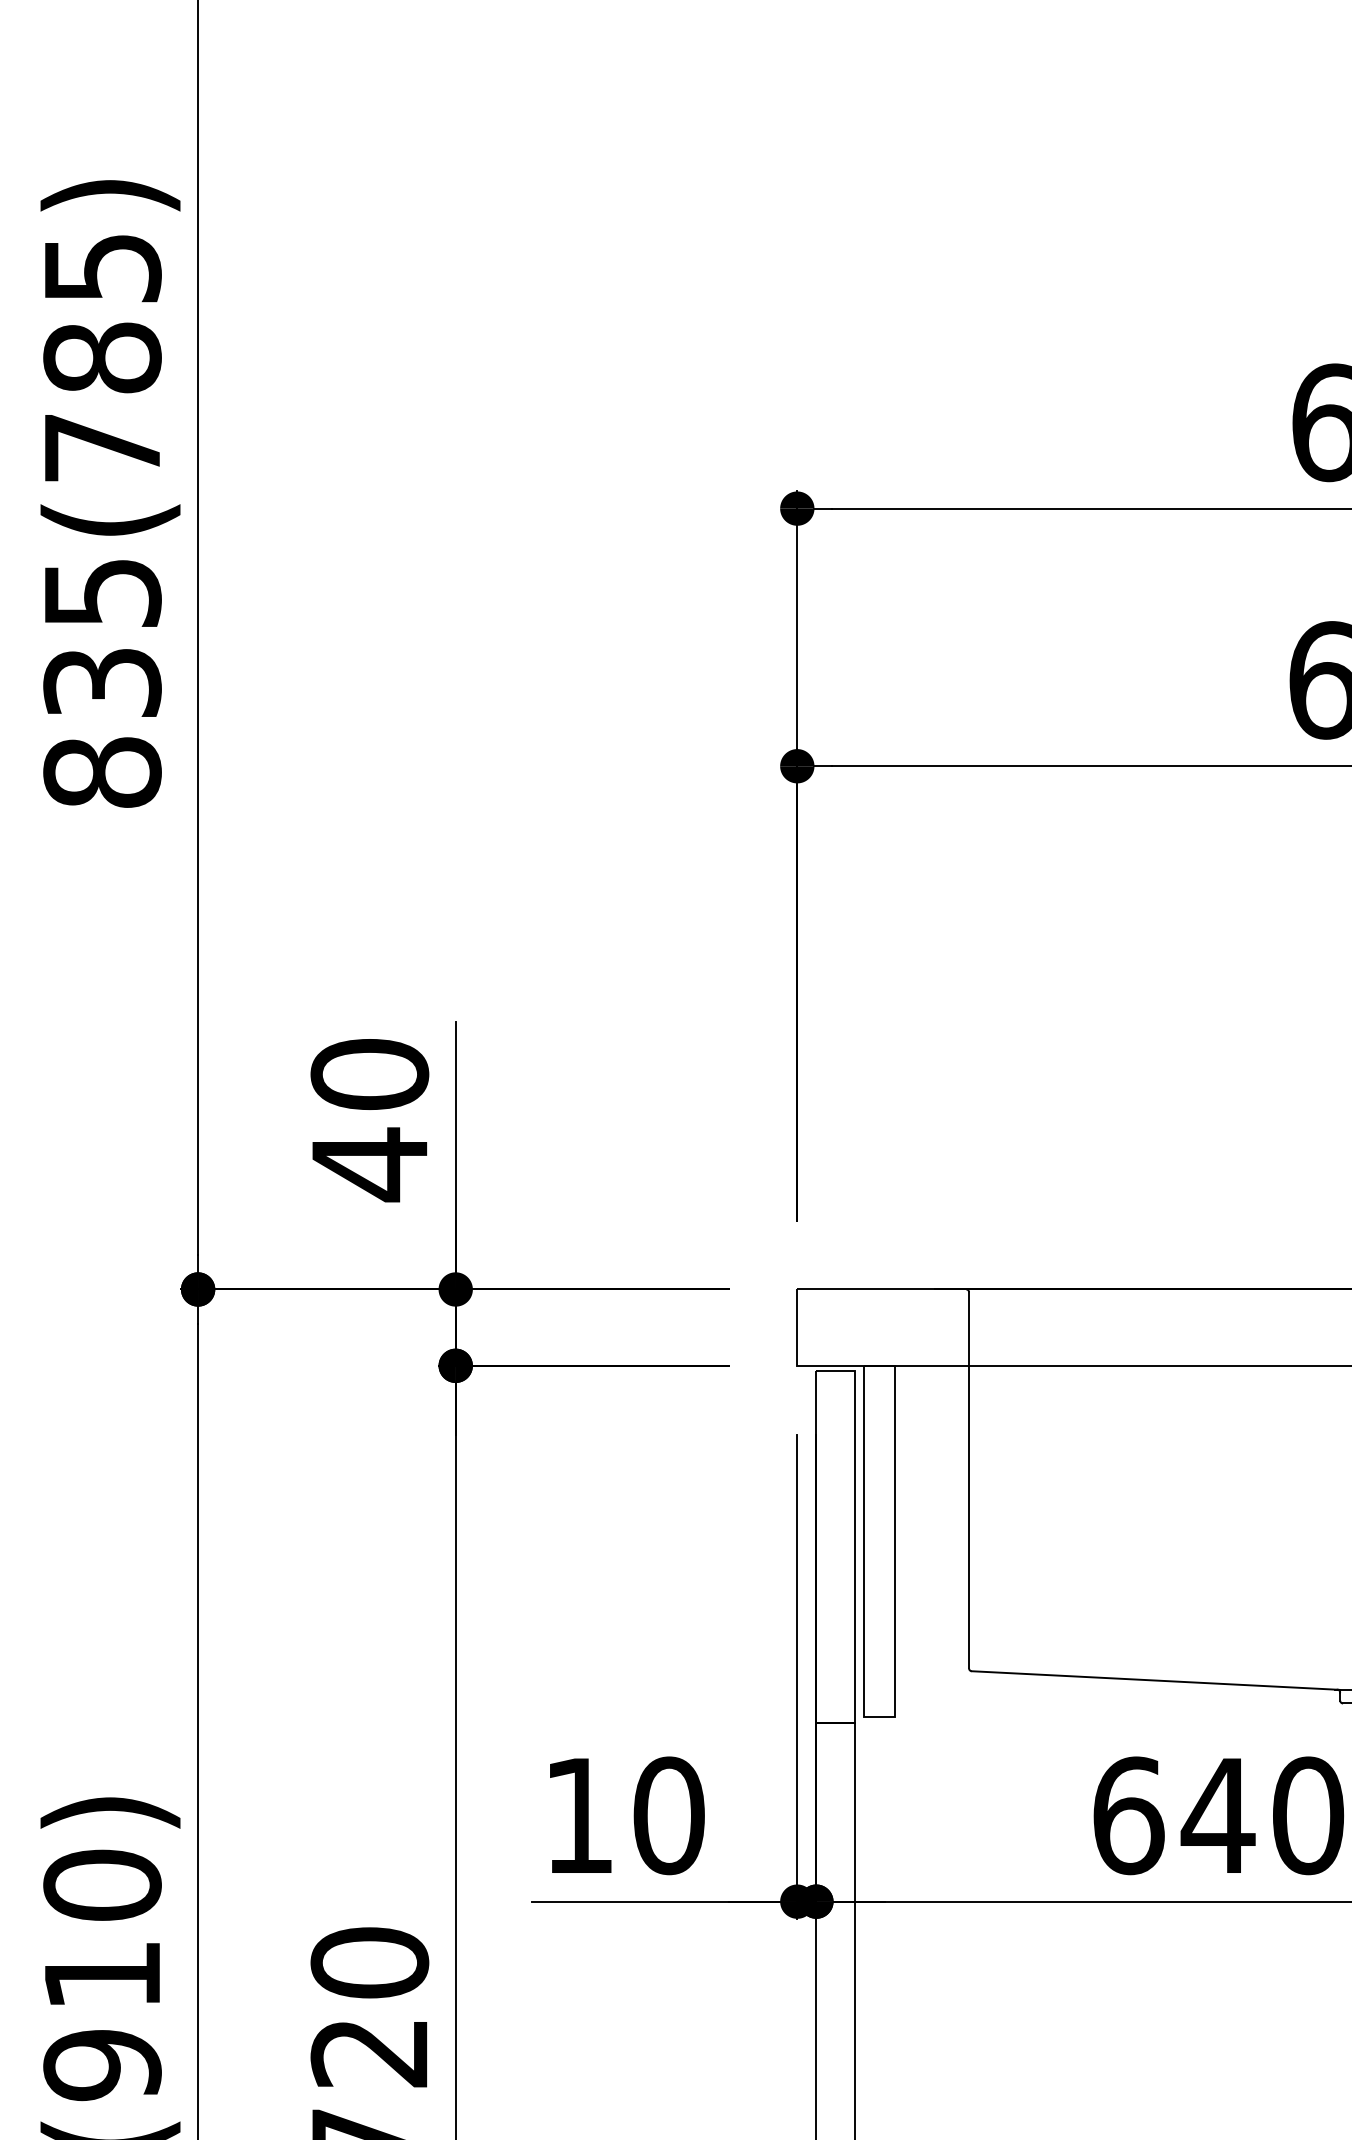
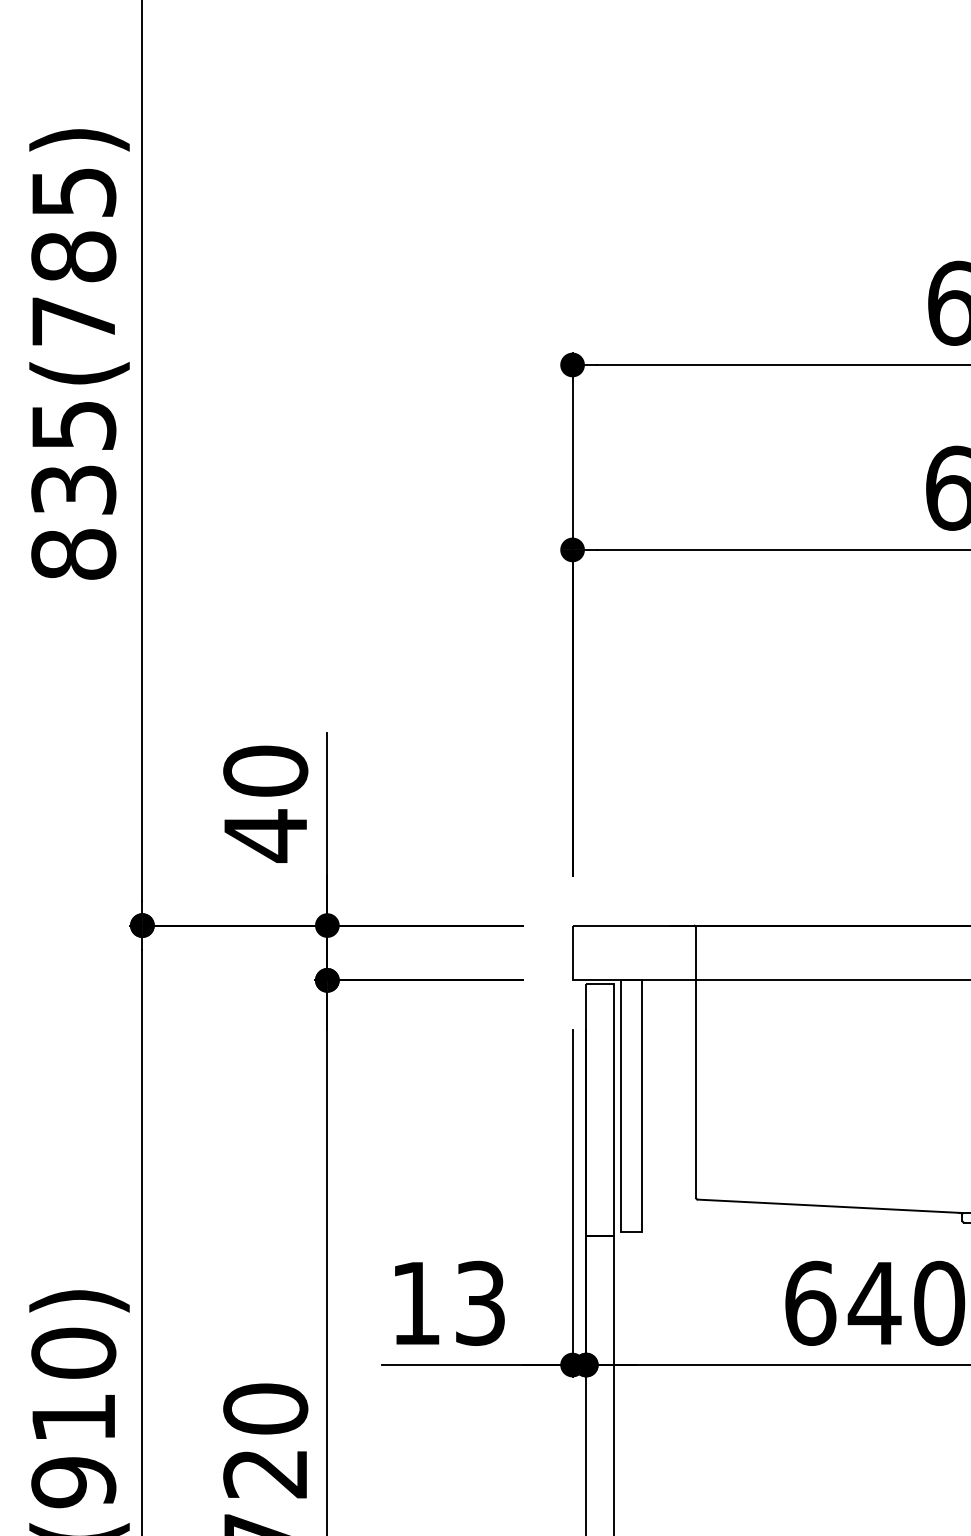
text: (668, 1815) -> (480, 1303), 10 -> 13

